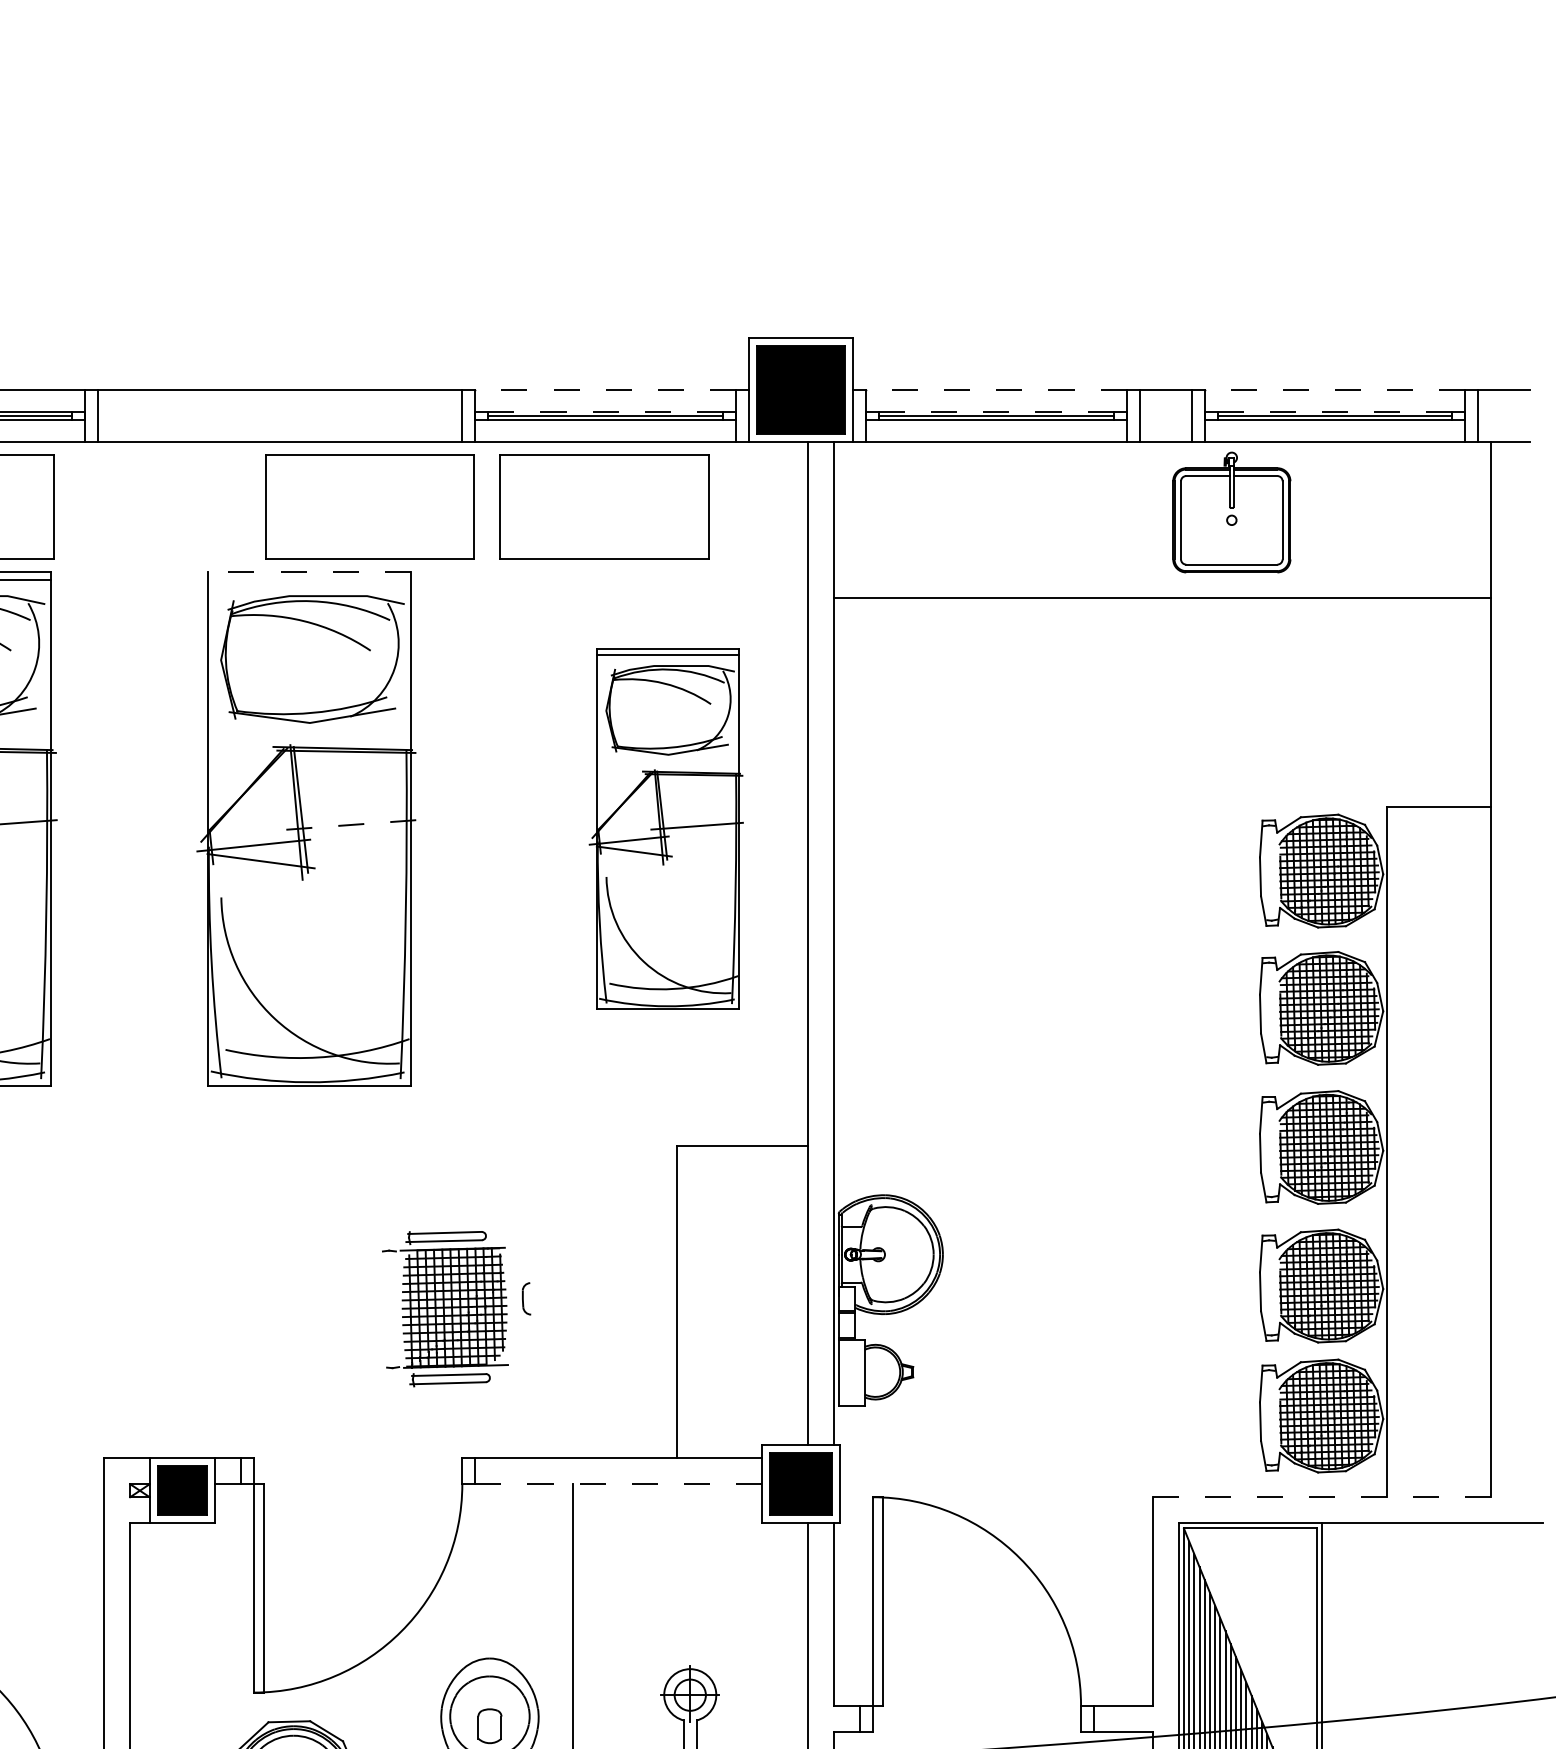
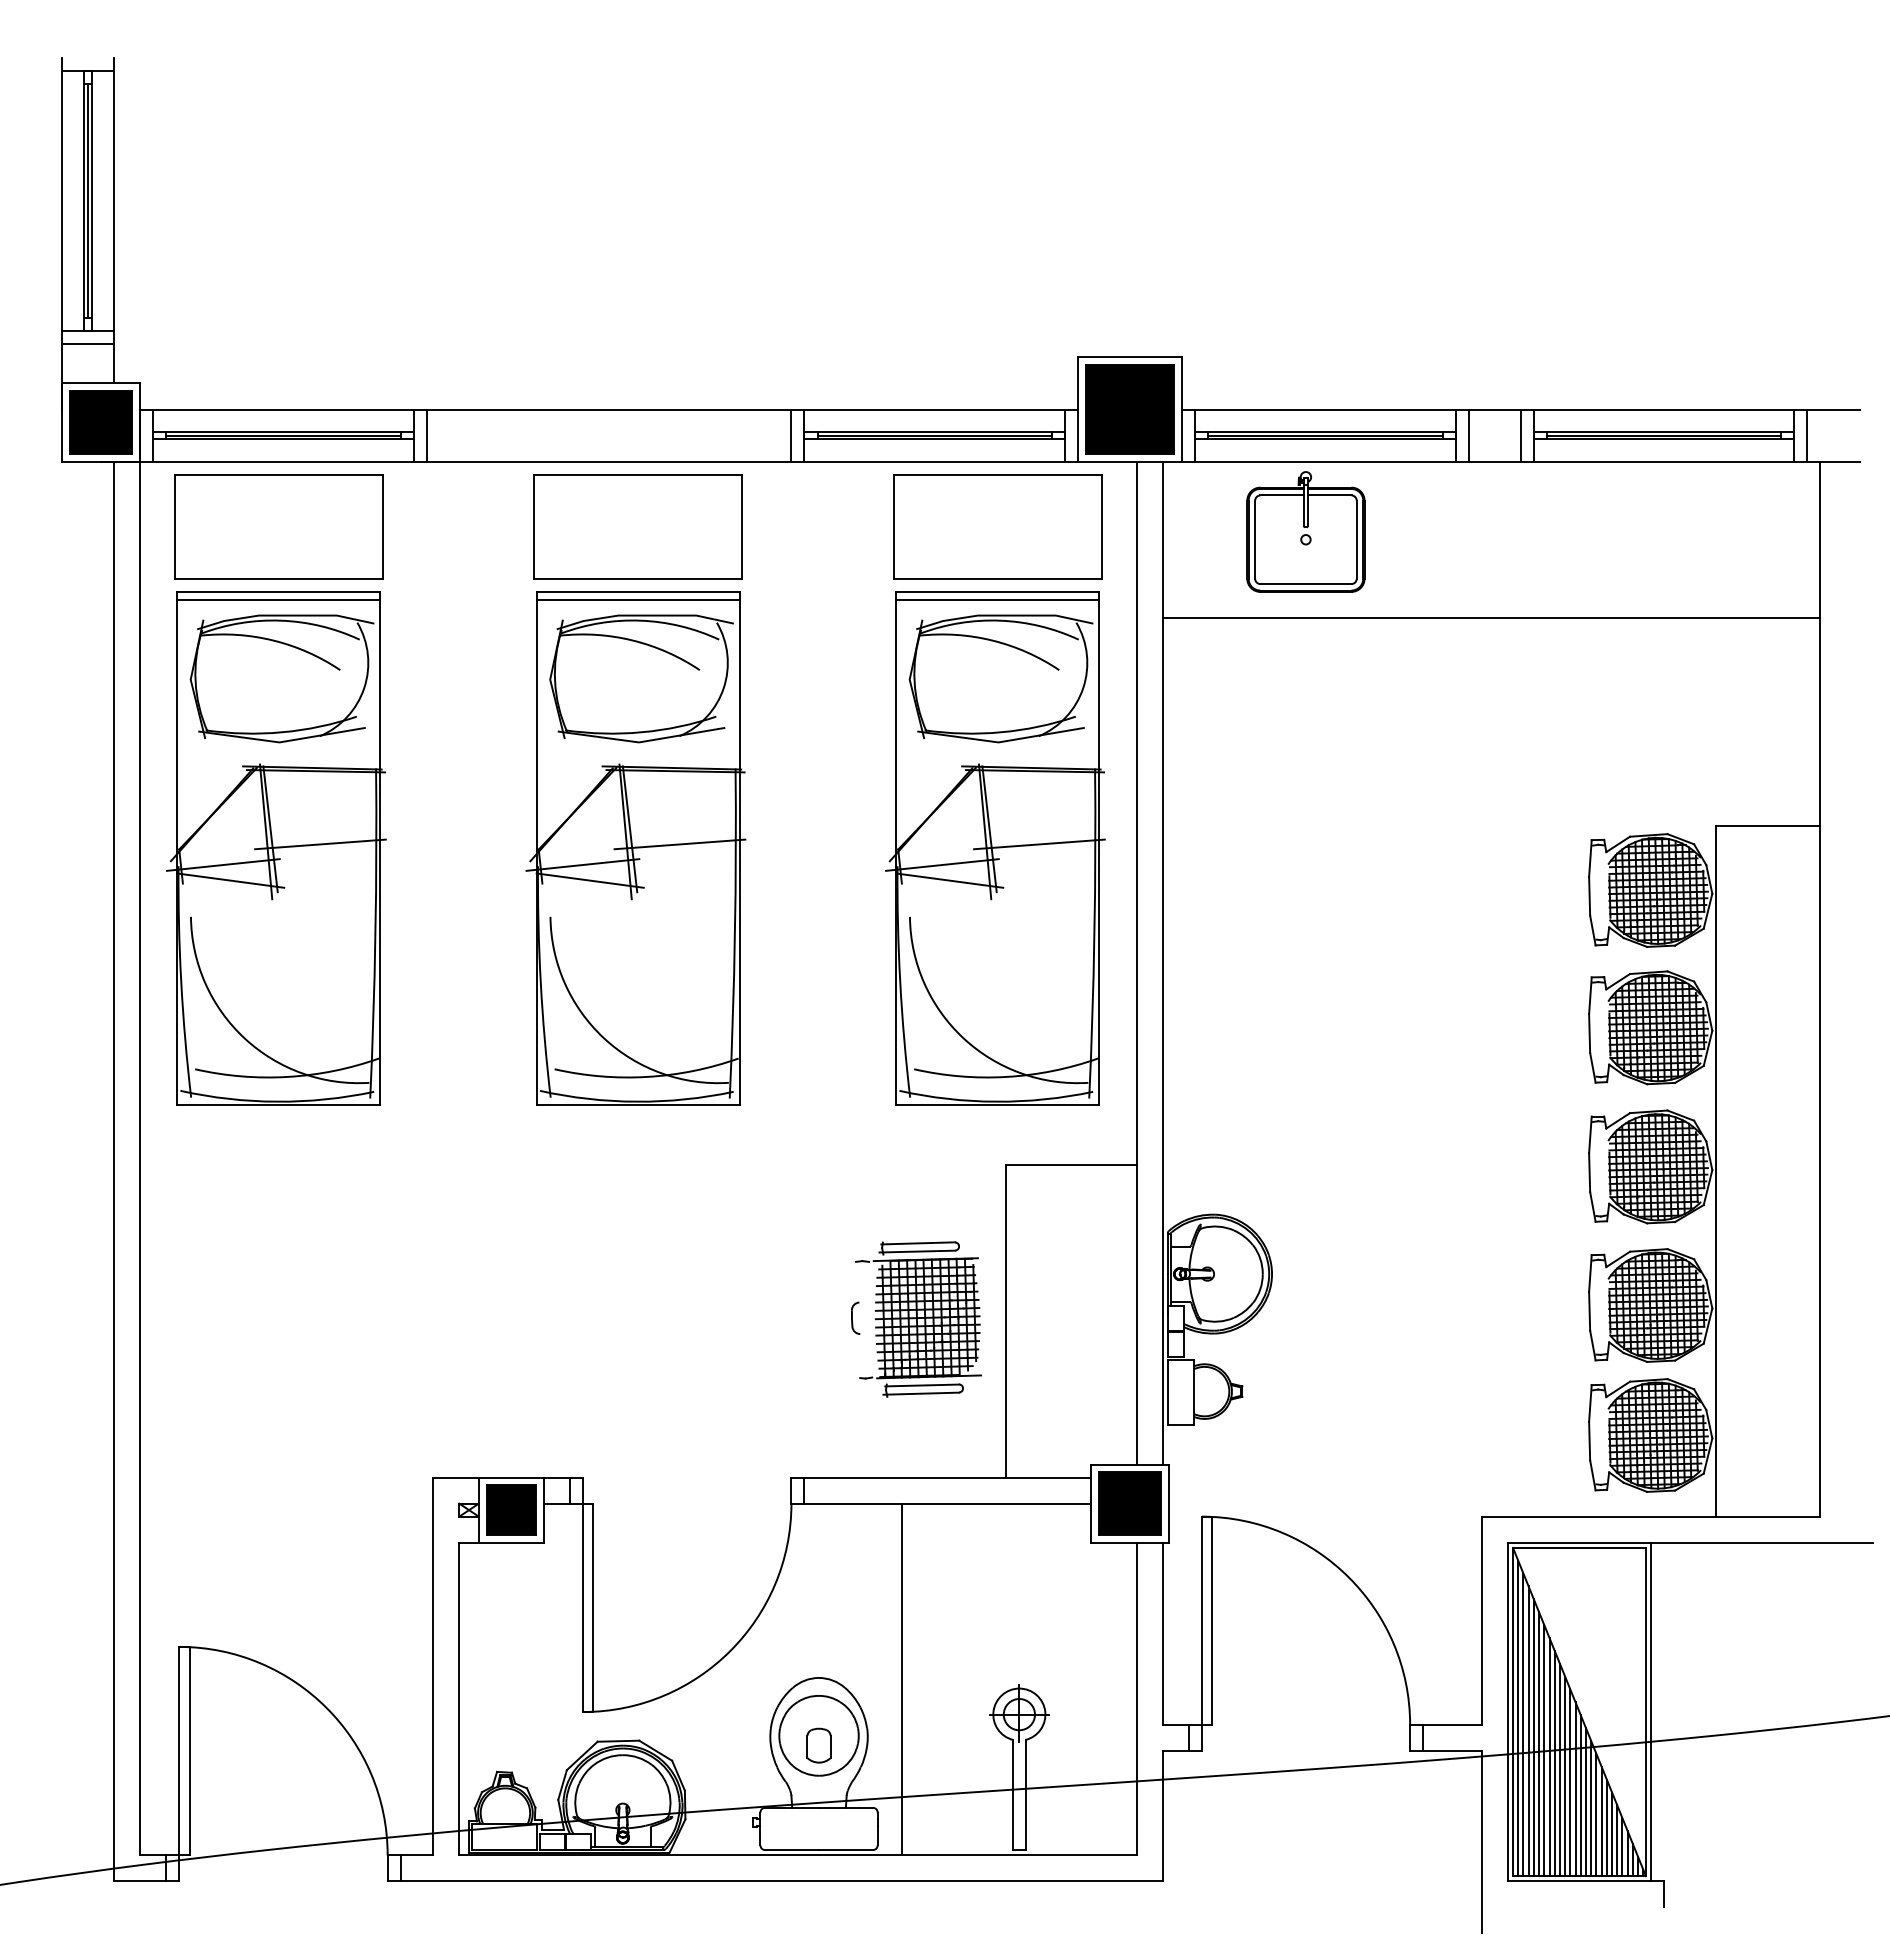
line: (605, 390) -> (934, 409), dashed -> solid
line: (995, 390) -> (1324, 409), dashed -> solid
line: (1334, 390) -> (1663, 409), dashed -> solid
line: (605, 412) -> (934, 431), dashed -> solid
line: (995, 412) -> (1324, 431), dashed -> solid
line: (1334, 412) -> (1663, 431), dashed -> solid
part: (369, 507) -> (637, 526), moved
part: (604, 507) -> (997, 526), moved
part: (1231, 512) -> (1305, 531), moved
line: (309, 572) -> (638, 591), dashed -> solid
line: (308, 580) -> (637, 599), added
line: (350, 825) -> (679, 844), dashed -> solid
part: (666, 829) -> (995, 848), size x1.43
part: (445, 1309) -> (918, 1319), moved
line: (619, 1484) -> (948, 1503), dashed -> solid
line: (1322, 1497) -> (1651, 1516), dashed -> solid

